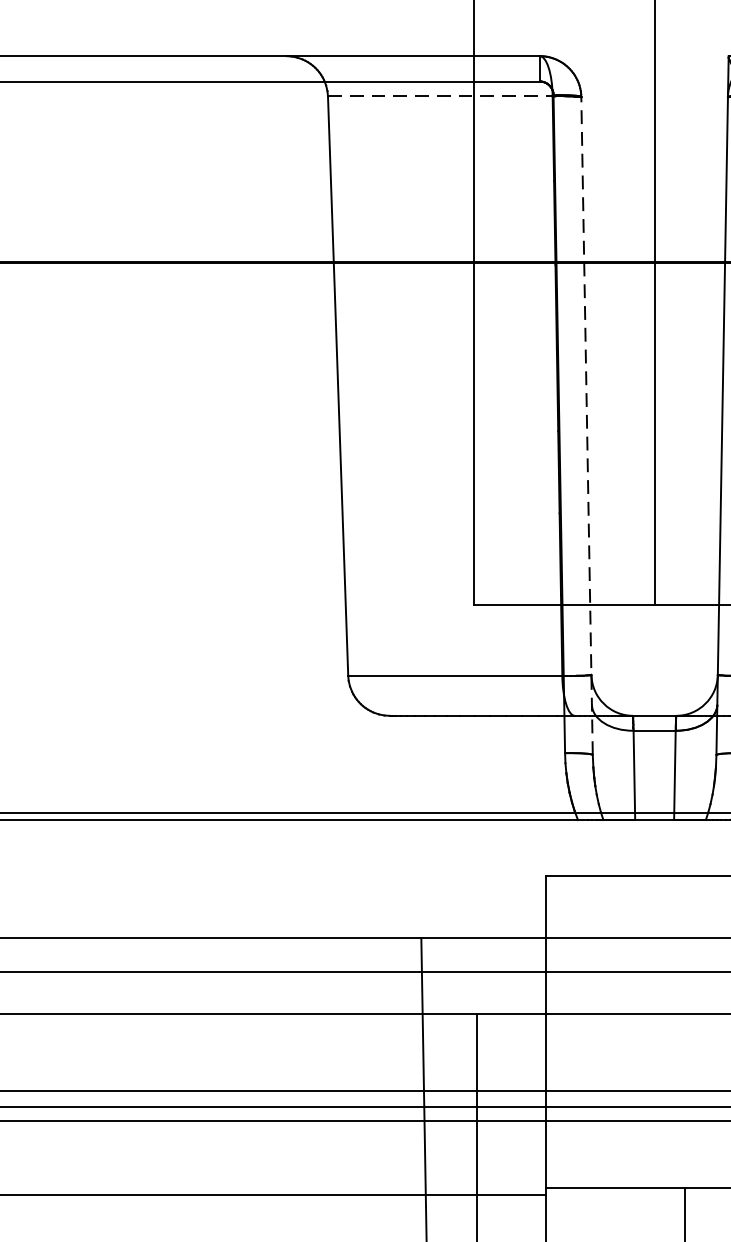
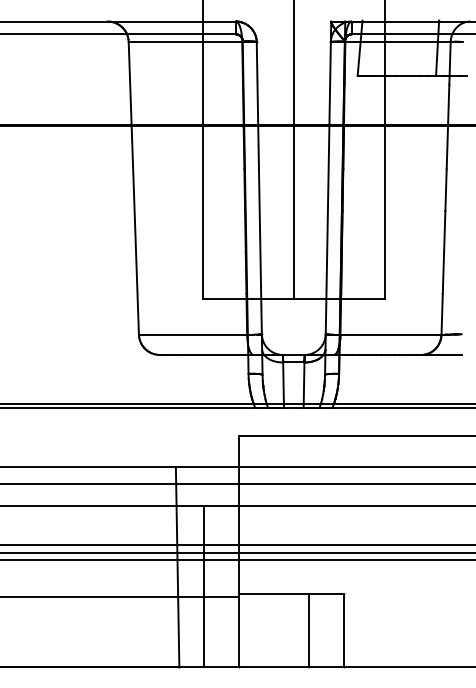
line: (440, 95) -> (185, 41), dashed -> solid
line: (586, 426) -> (259, 208), dashed -> solid

